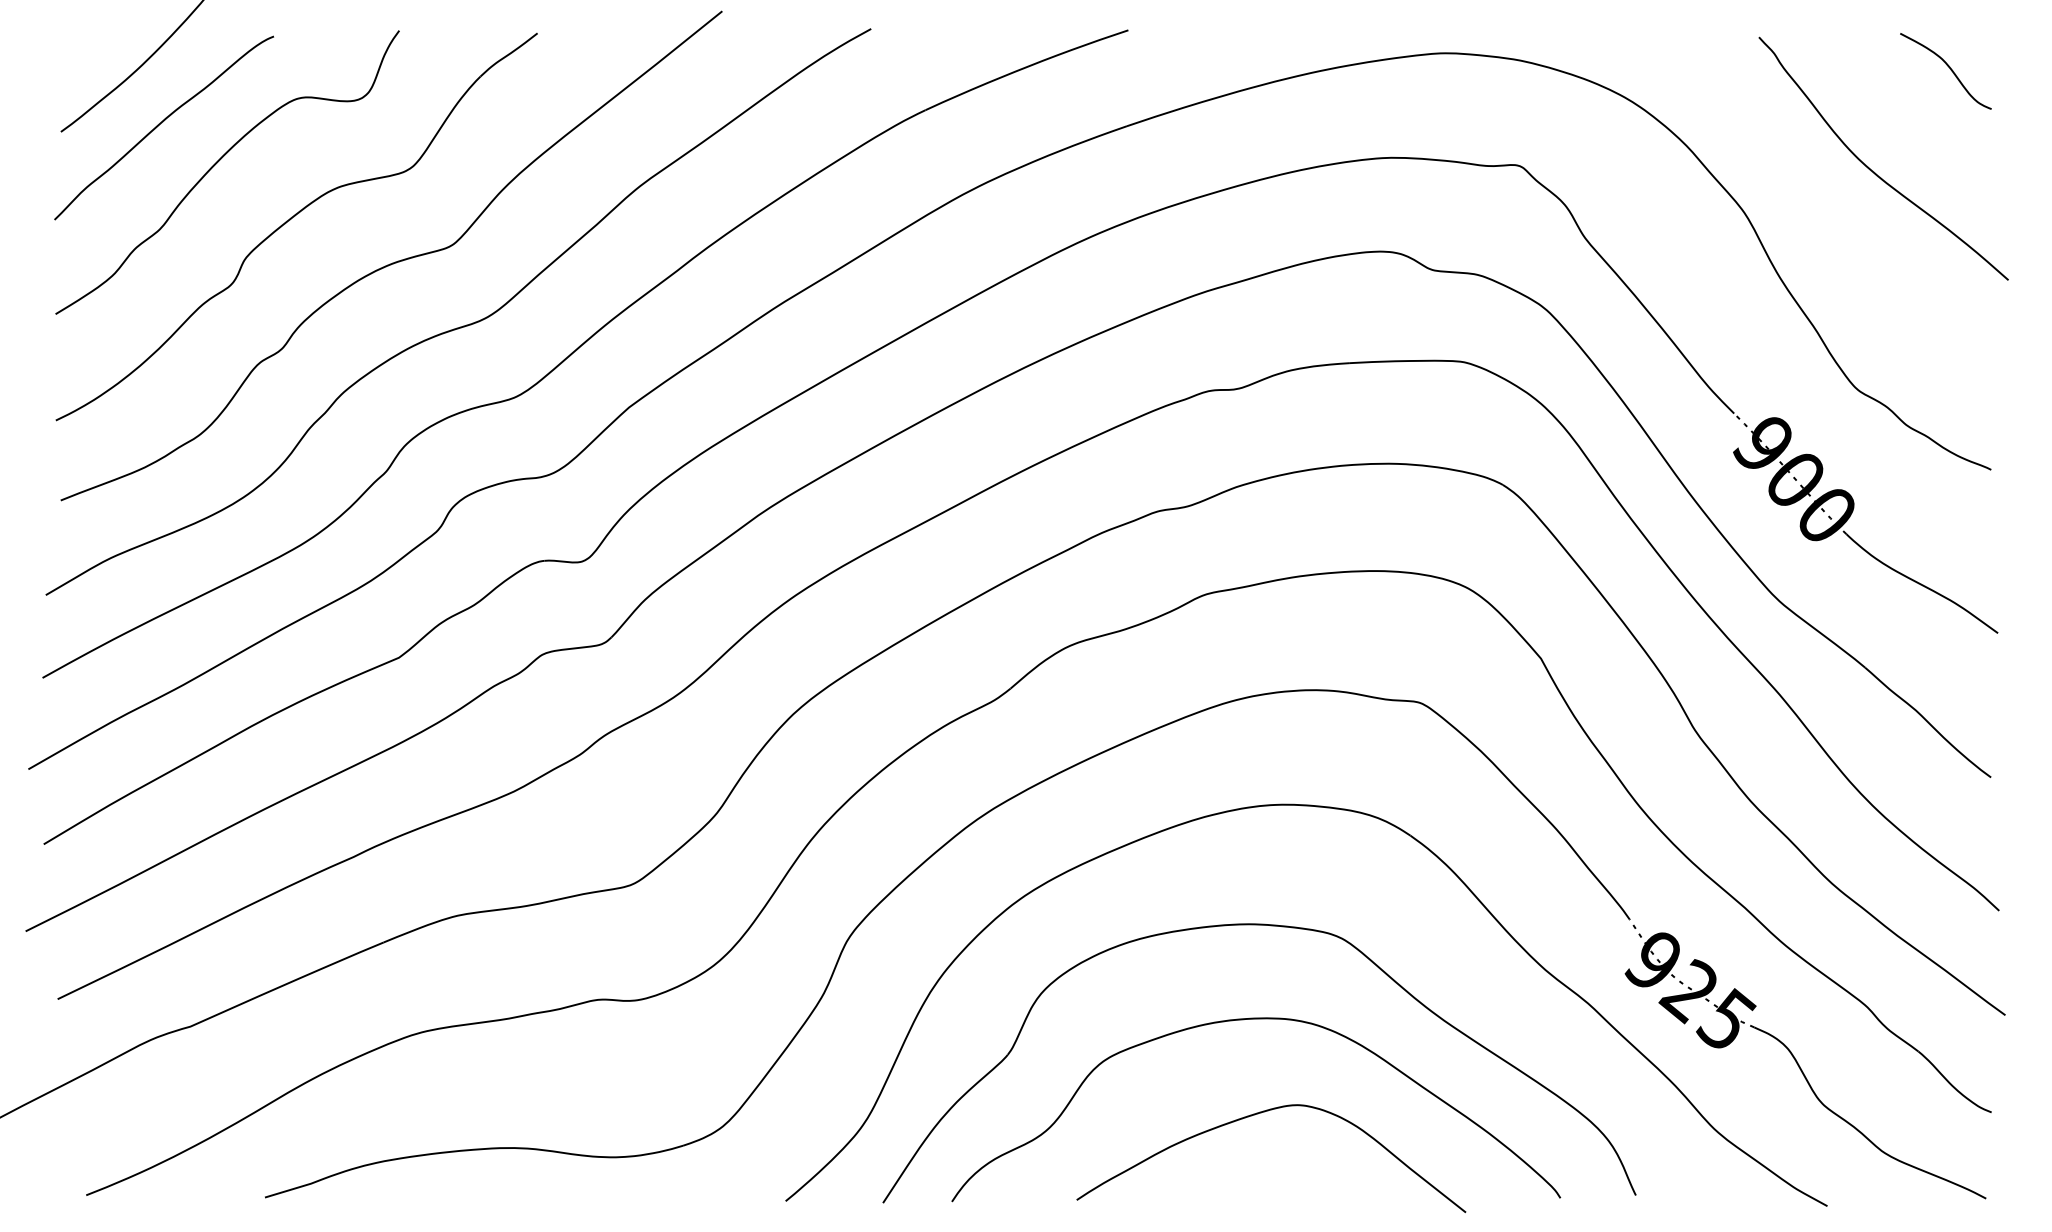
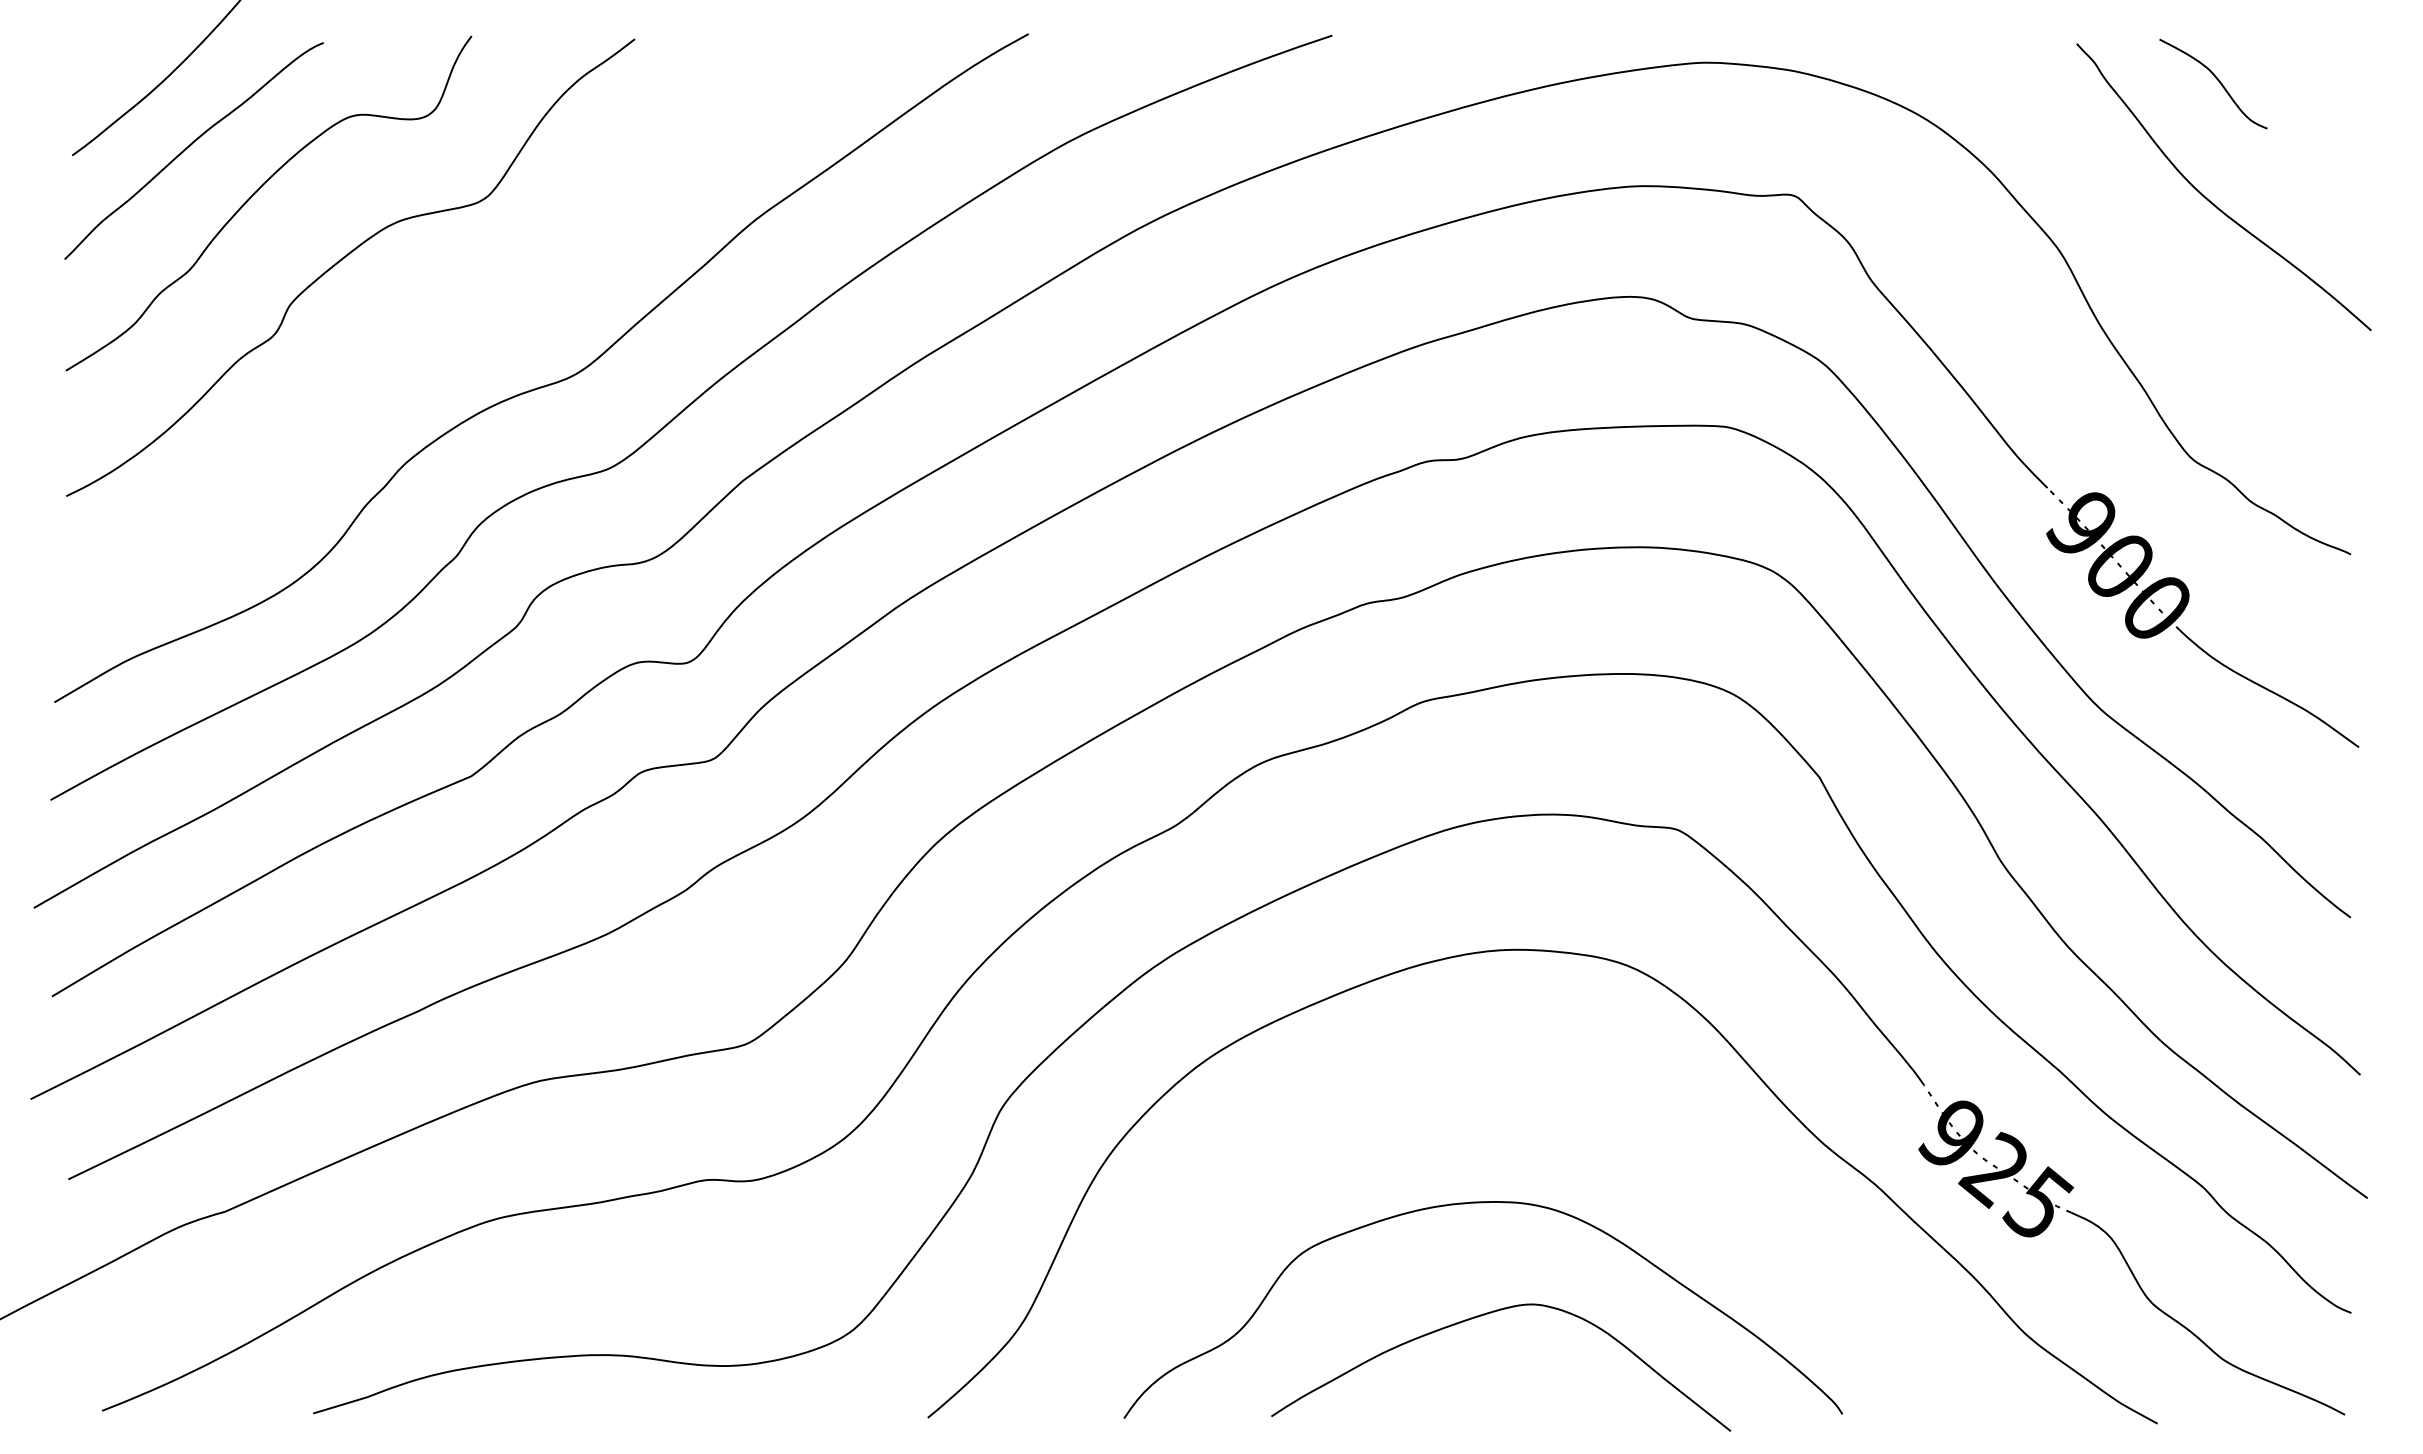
curve: (1948, 67) -> (2216, 79), moved
curve: (393, 262) -> (464, 309), removed
part: (1272, 926) -> (1502, 1093), removed

